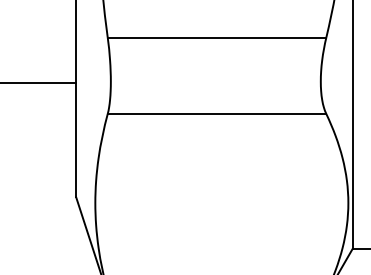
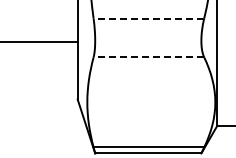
line: (216, 37) -> (148, 18), solid -> dashed
line: (216, 114) -> (148, 57), solid -> dashed

